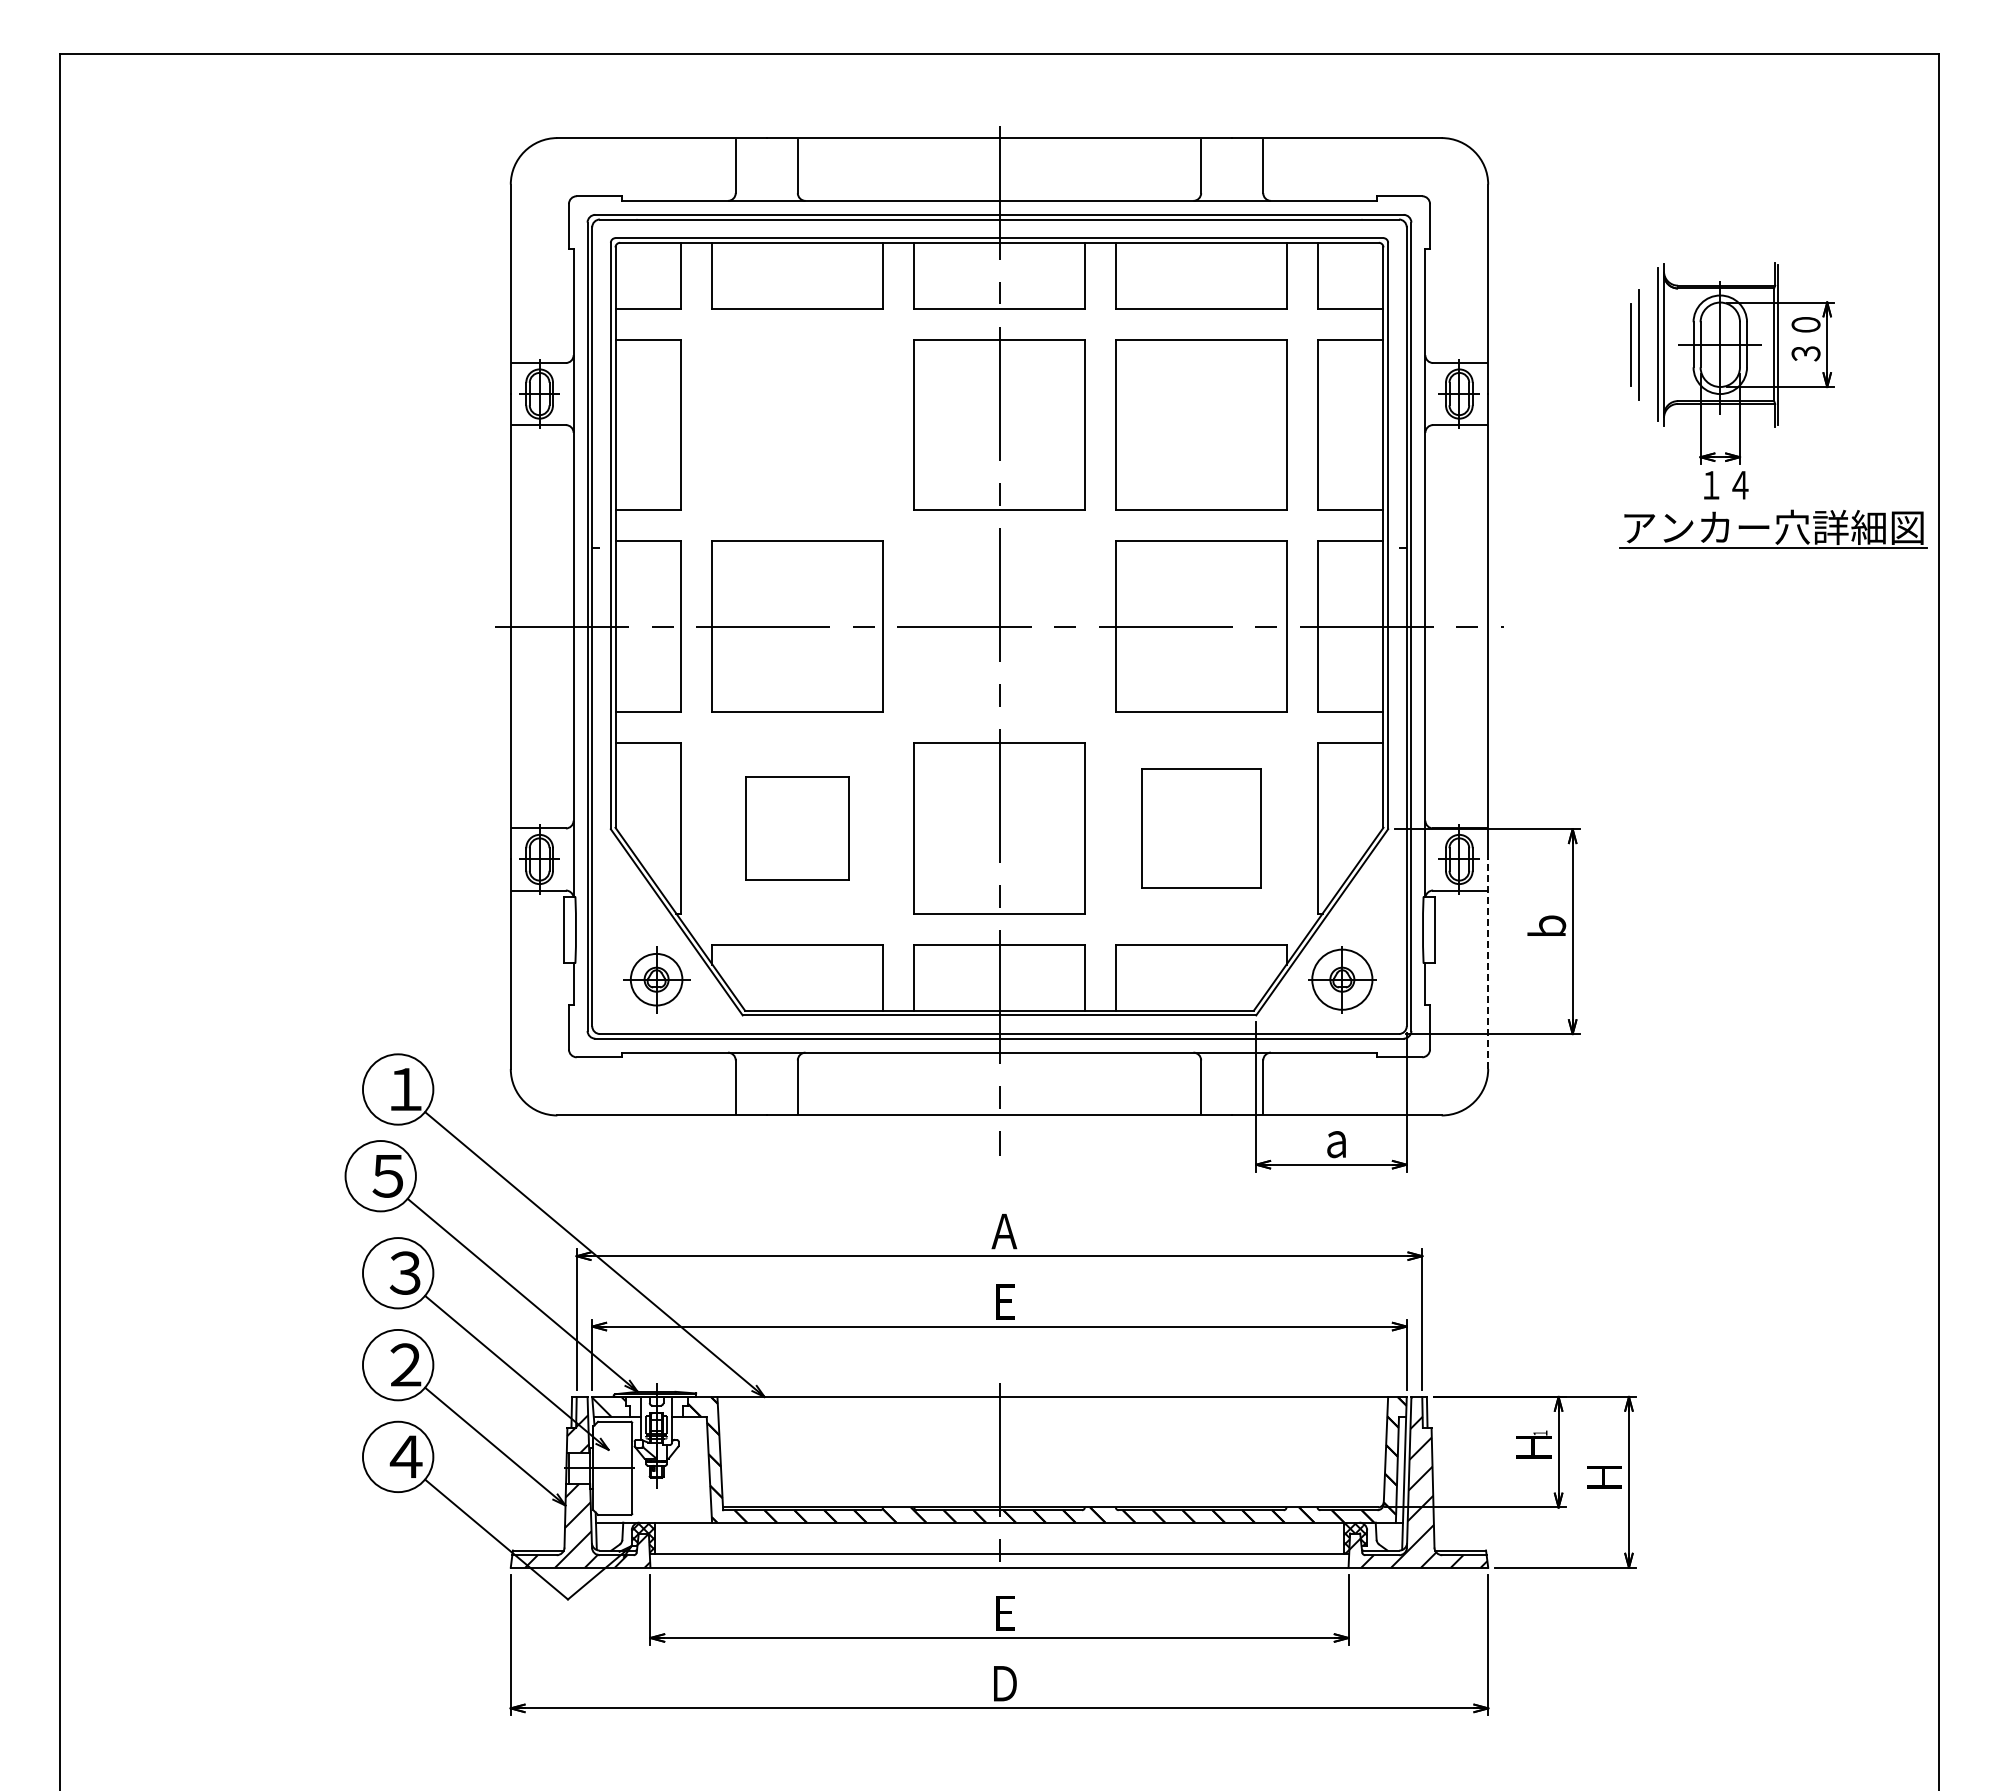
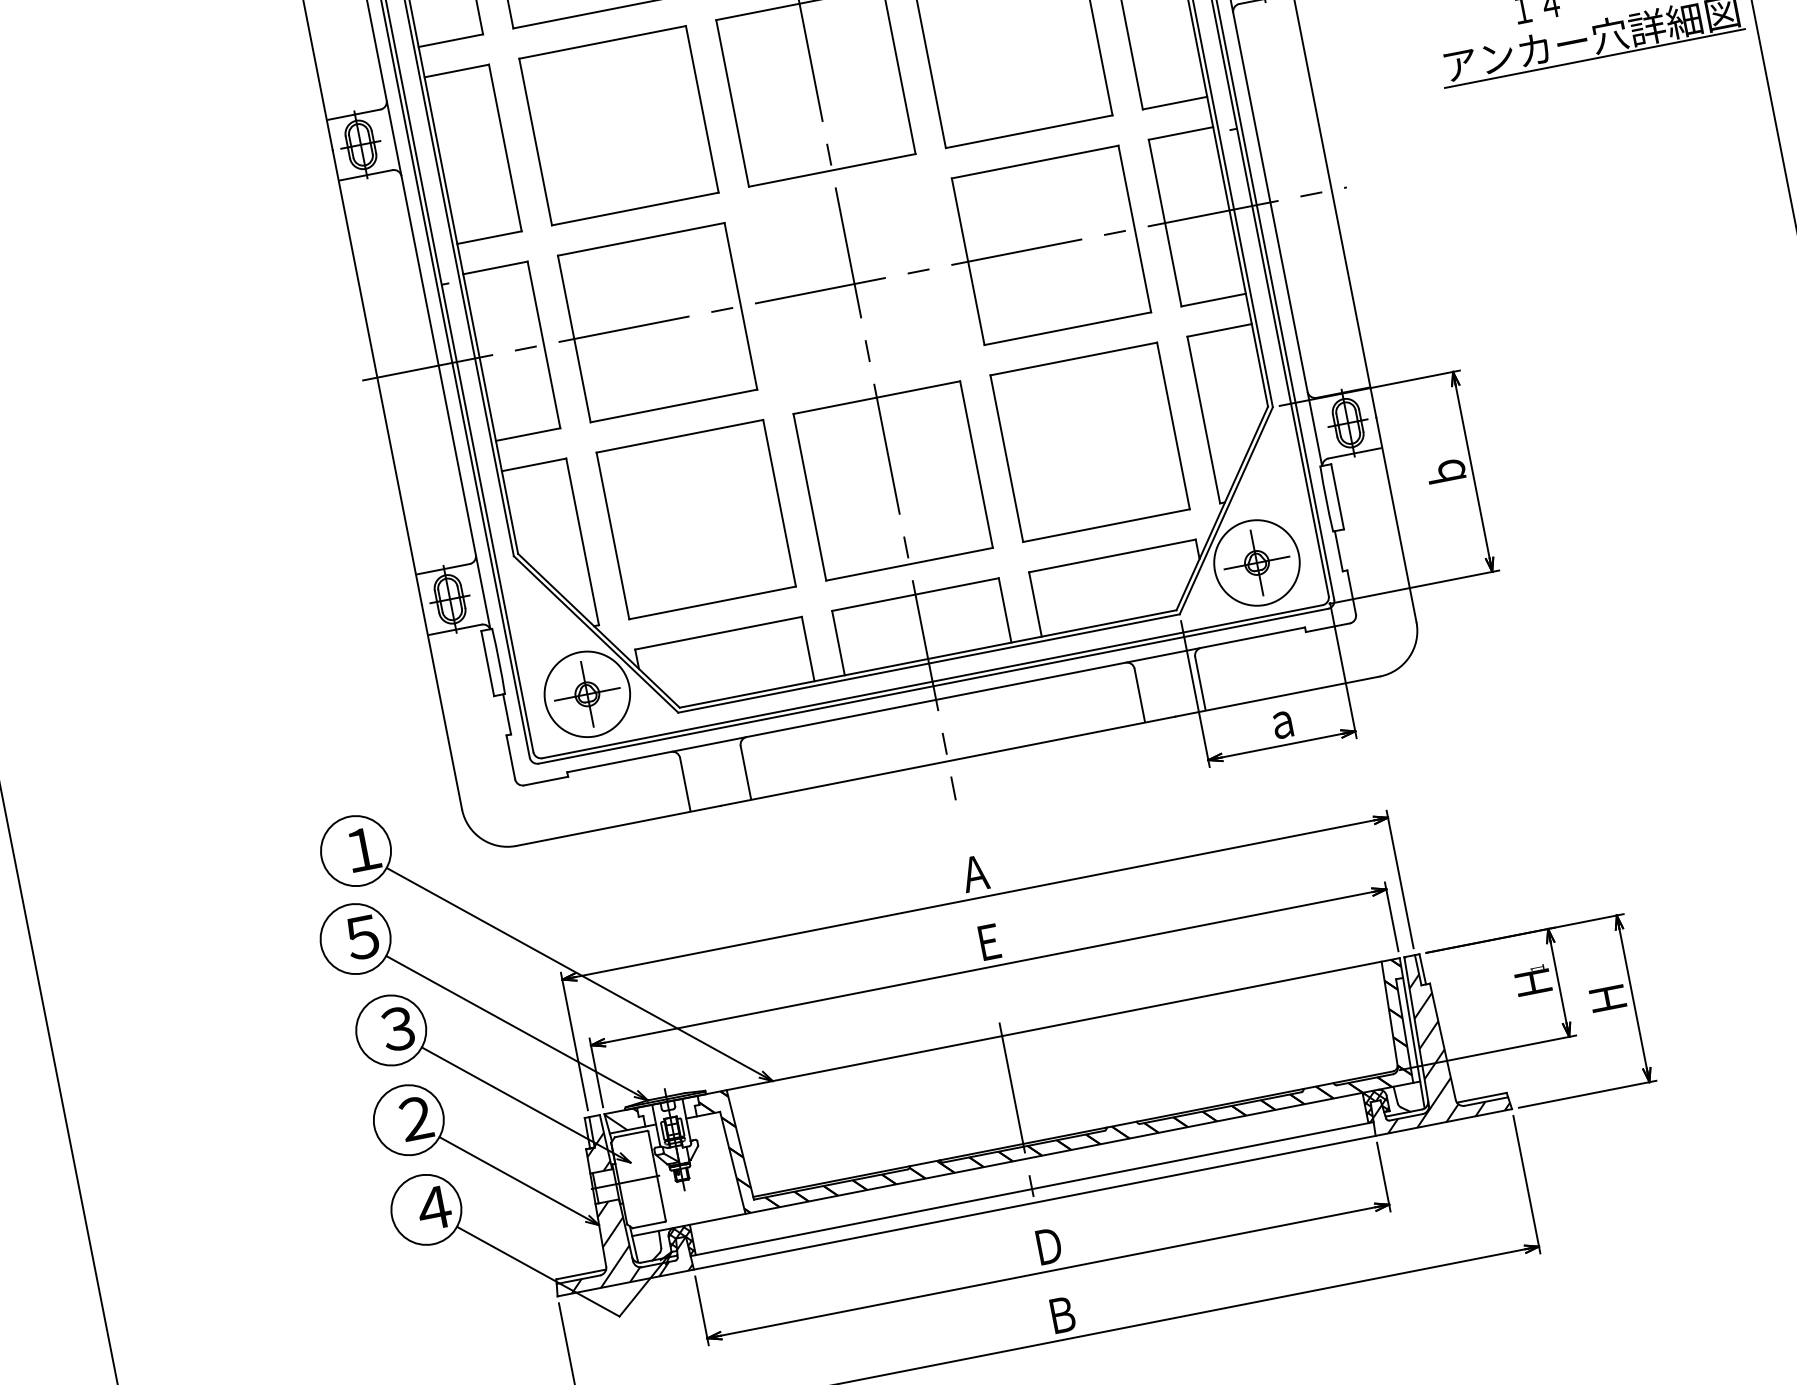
part: (797, 424) -> (618, 125), added
part: (797, 828) -> (695, 519), size x1.67
part: (1201, 828) -> (1090, 442), size x1.43
line: (1488, 964) -> (1396, 520), dashed -> solid
circle: (656, 979) -> (587, 694), size x1.67
circle: (1342, 979) -> (1257, 562), size x1.43
text: (1005, 1612) -> (1049, 1245), Ｅ -> Ｄ
text: (1005, 1683) -> (1062, 1314), Ｄ -> Ｂ

